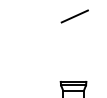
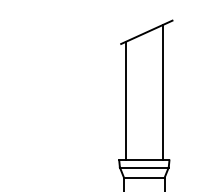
line: (82, 46) -> (161, 91), added
line: (64, 51) -> (126, 100), added

